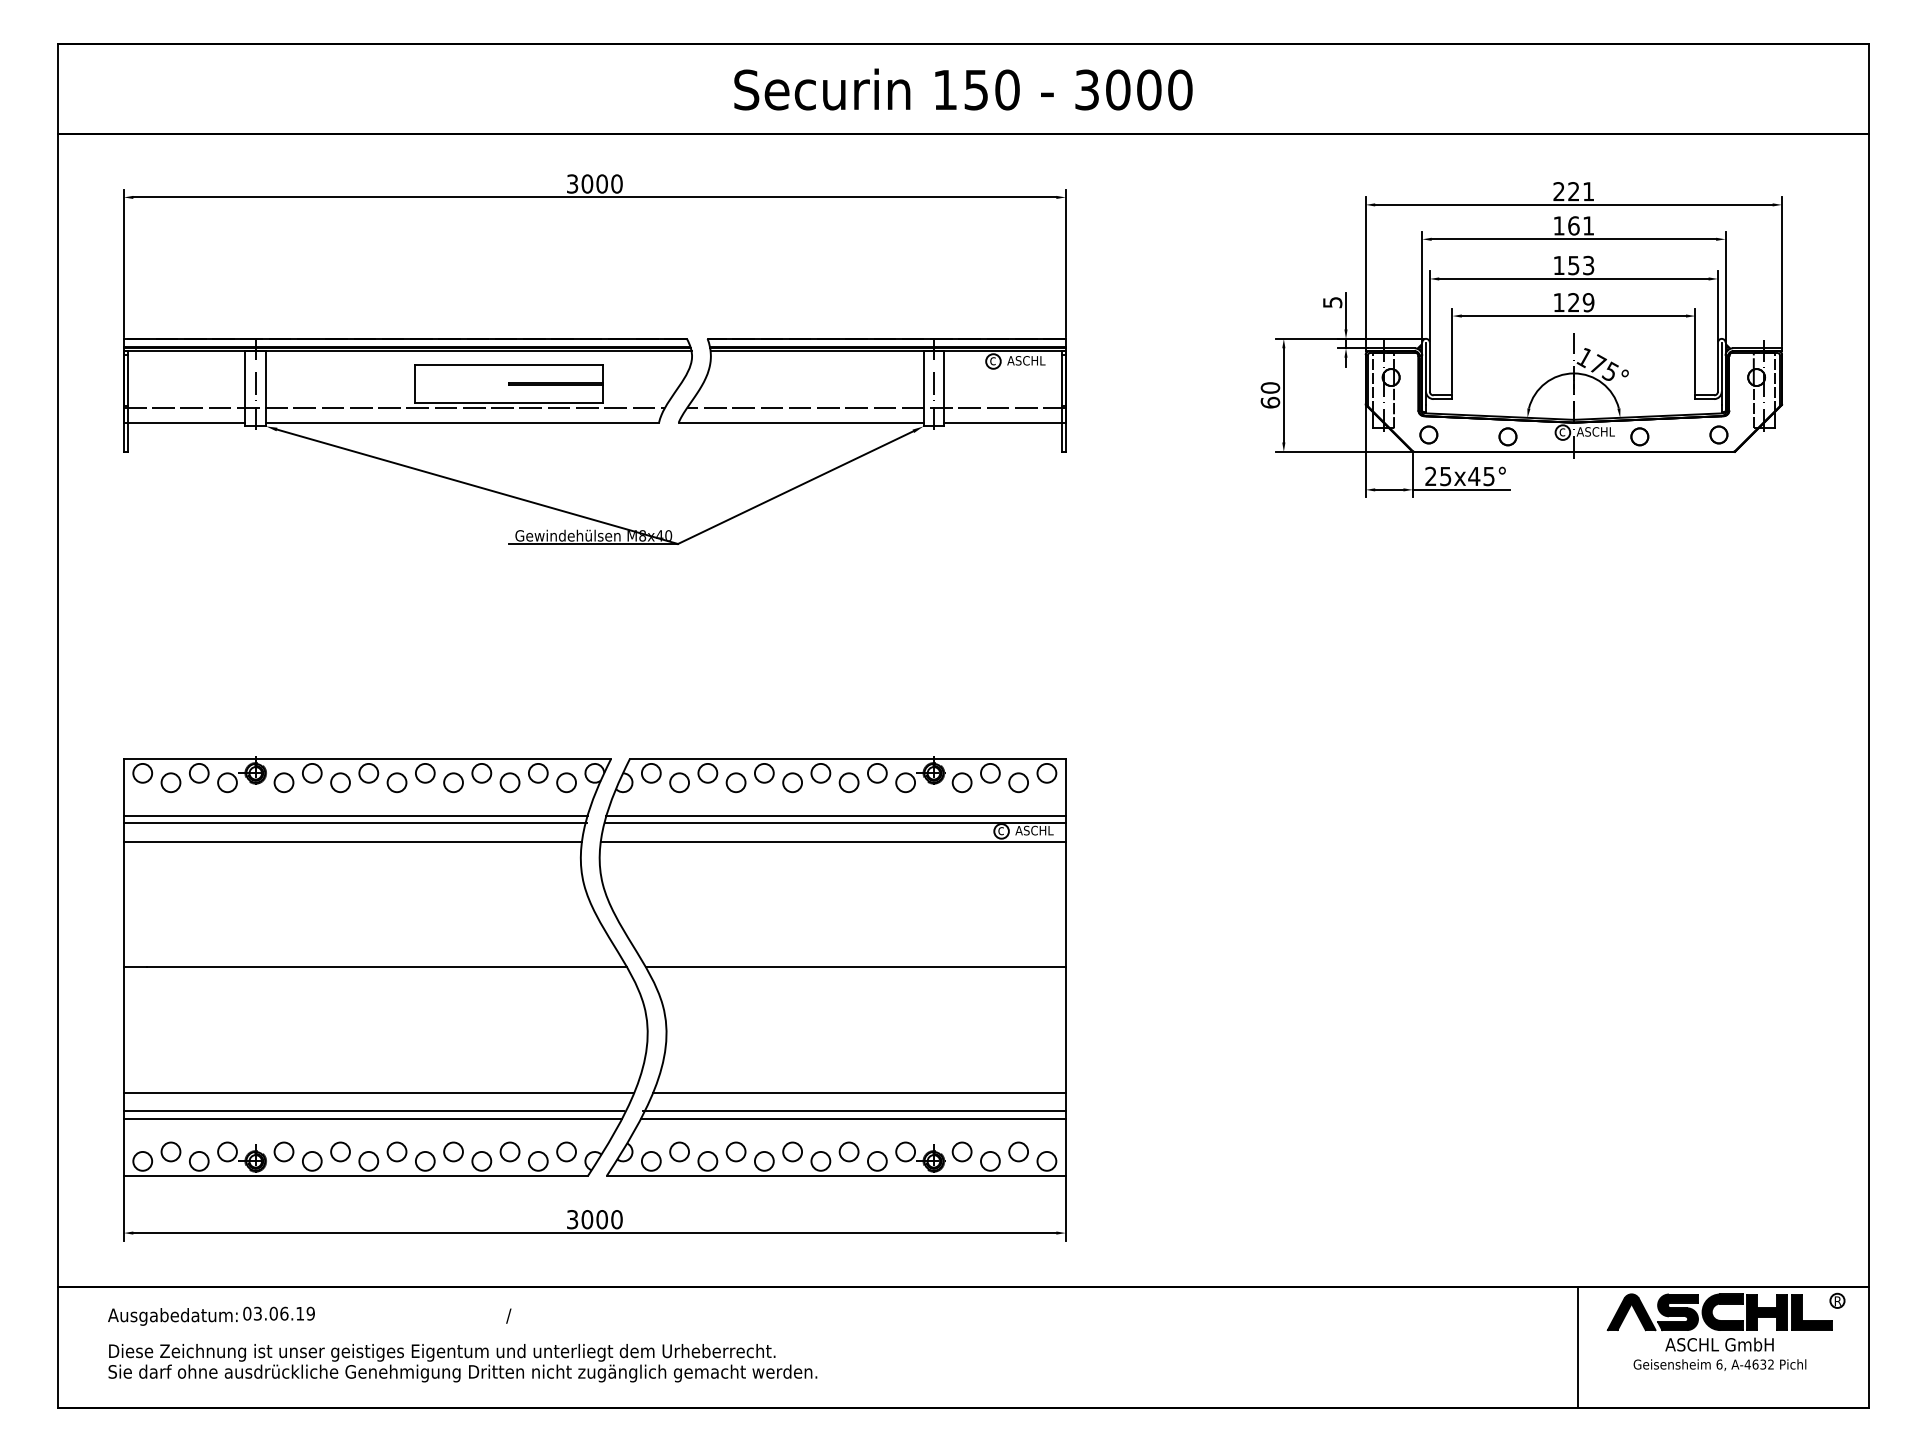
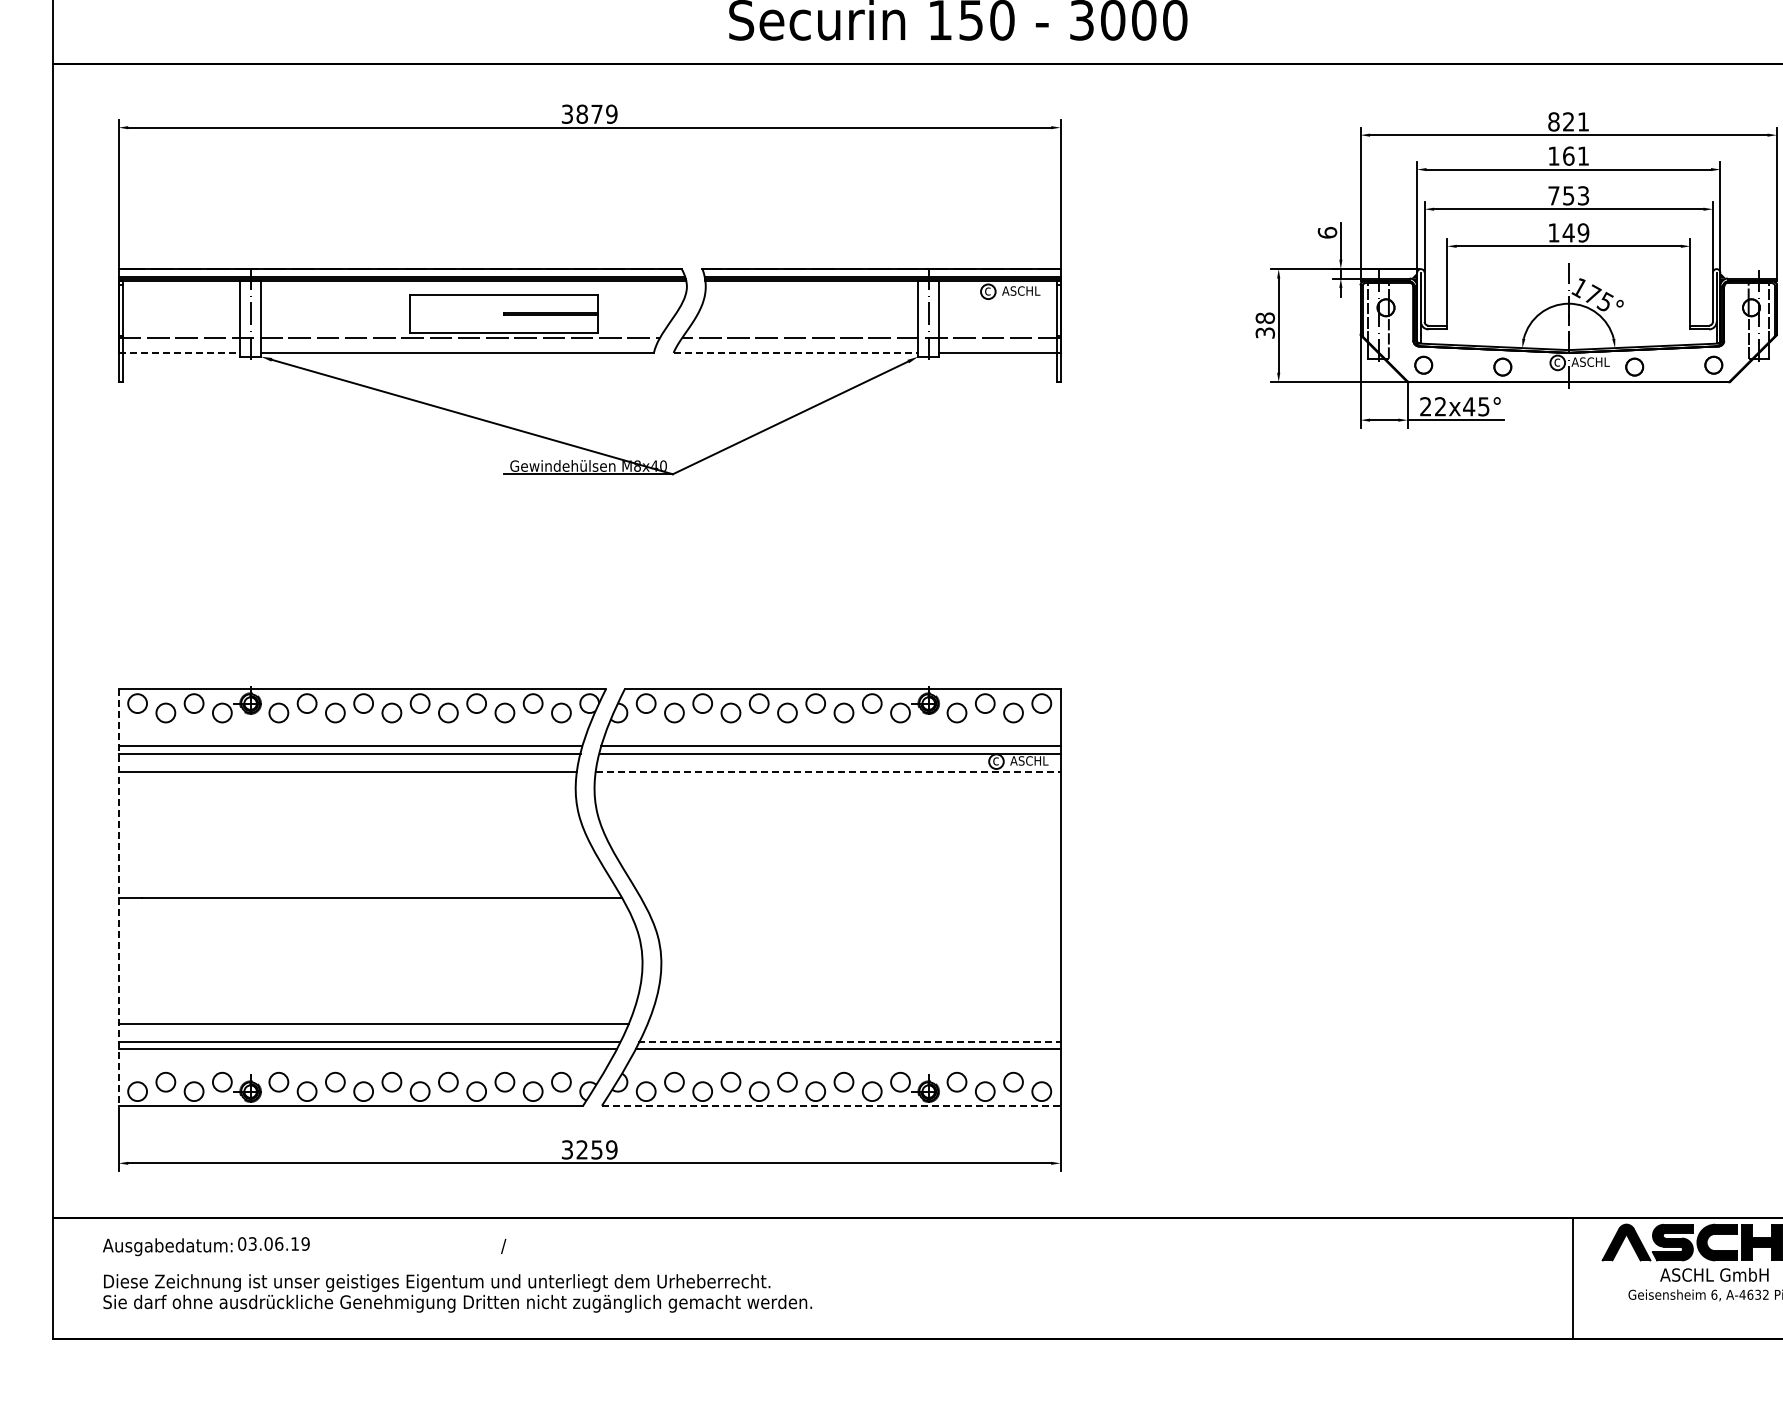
text: (601, 183) -> (596, 113), 3000 -> 3879
text: (1558, 191) -> (1553, 121), 221 -> 821
text: (1558, 265) -> (1553, 195), 153 -> 753
text: (1332, 302) -> (1327, 232), 5 -> 6
text: (1573, 302) -> (1568, 232), 129 -> 149
text: (1270, 395) -> (1265, 325), 60 -> 38
line: (184, 422) -> (179, 352), solid -> dashed
line: (801, 422) -> (796, 352), solid -> dashed
text: (1445, 476) -> (1440, 406), 25x45° -> 22x45°
line: (833, 842) -> (828, 772), solid -> dashed
line: (123, 967) -> (118, 897), solid -> dashed
line: (855, 967) -> (850, 897), removed
line: (859, 1093) -> (854, 1023), removed
line: (854, 1111) -> (849, 1041), solid -> dashed
line: (836, 1175) -> (831, 1105), solid -> dashed
text: (601, 1219) -> (596, 1149), 3000 -> 3259

